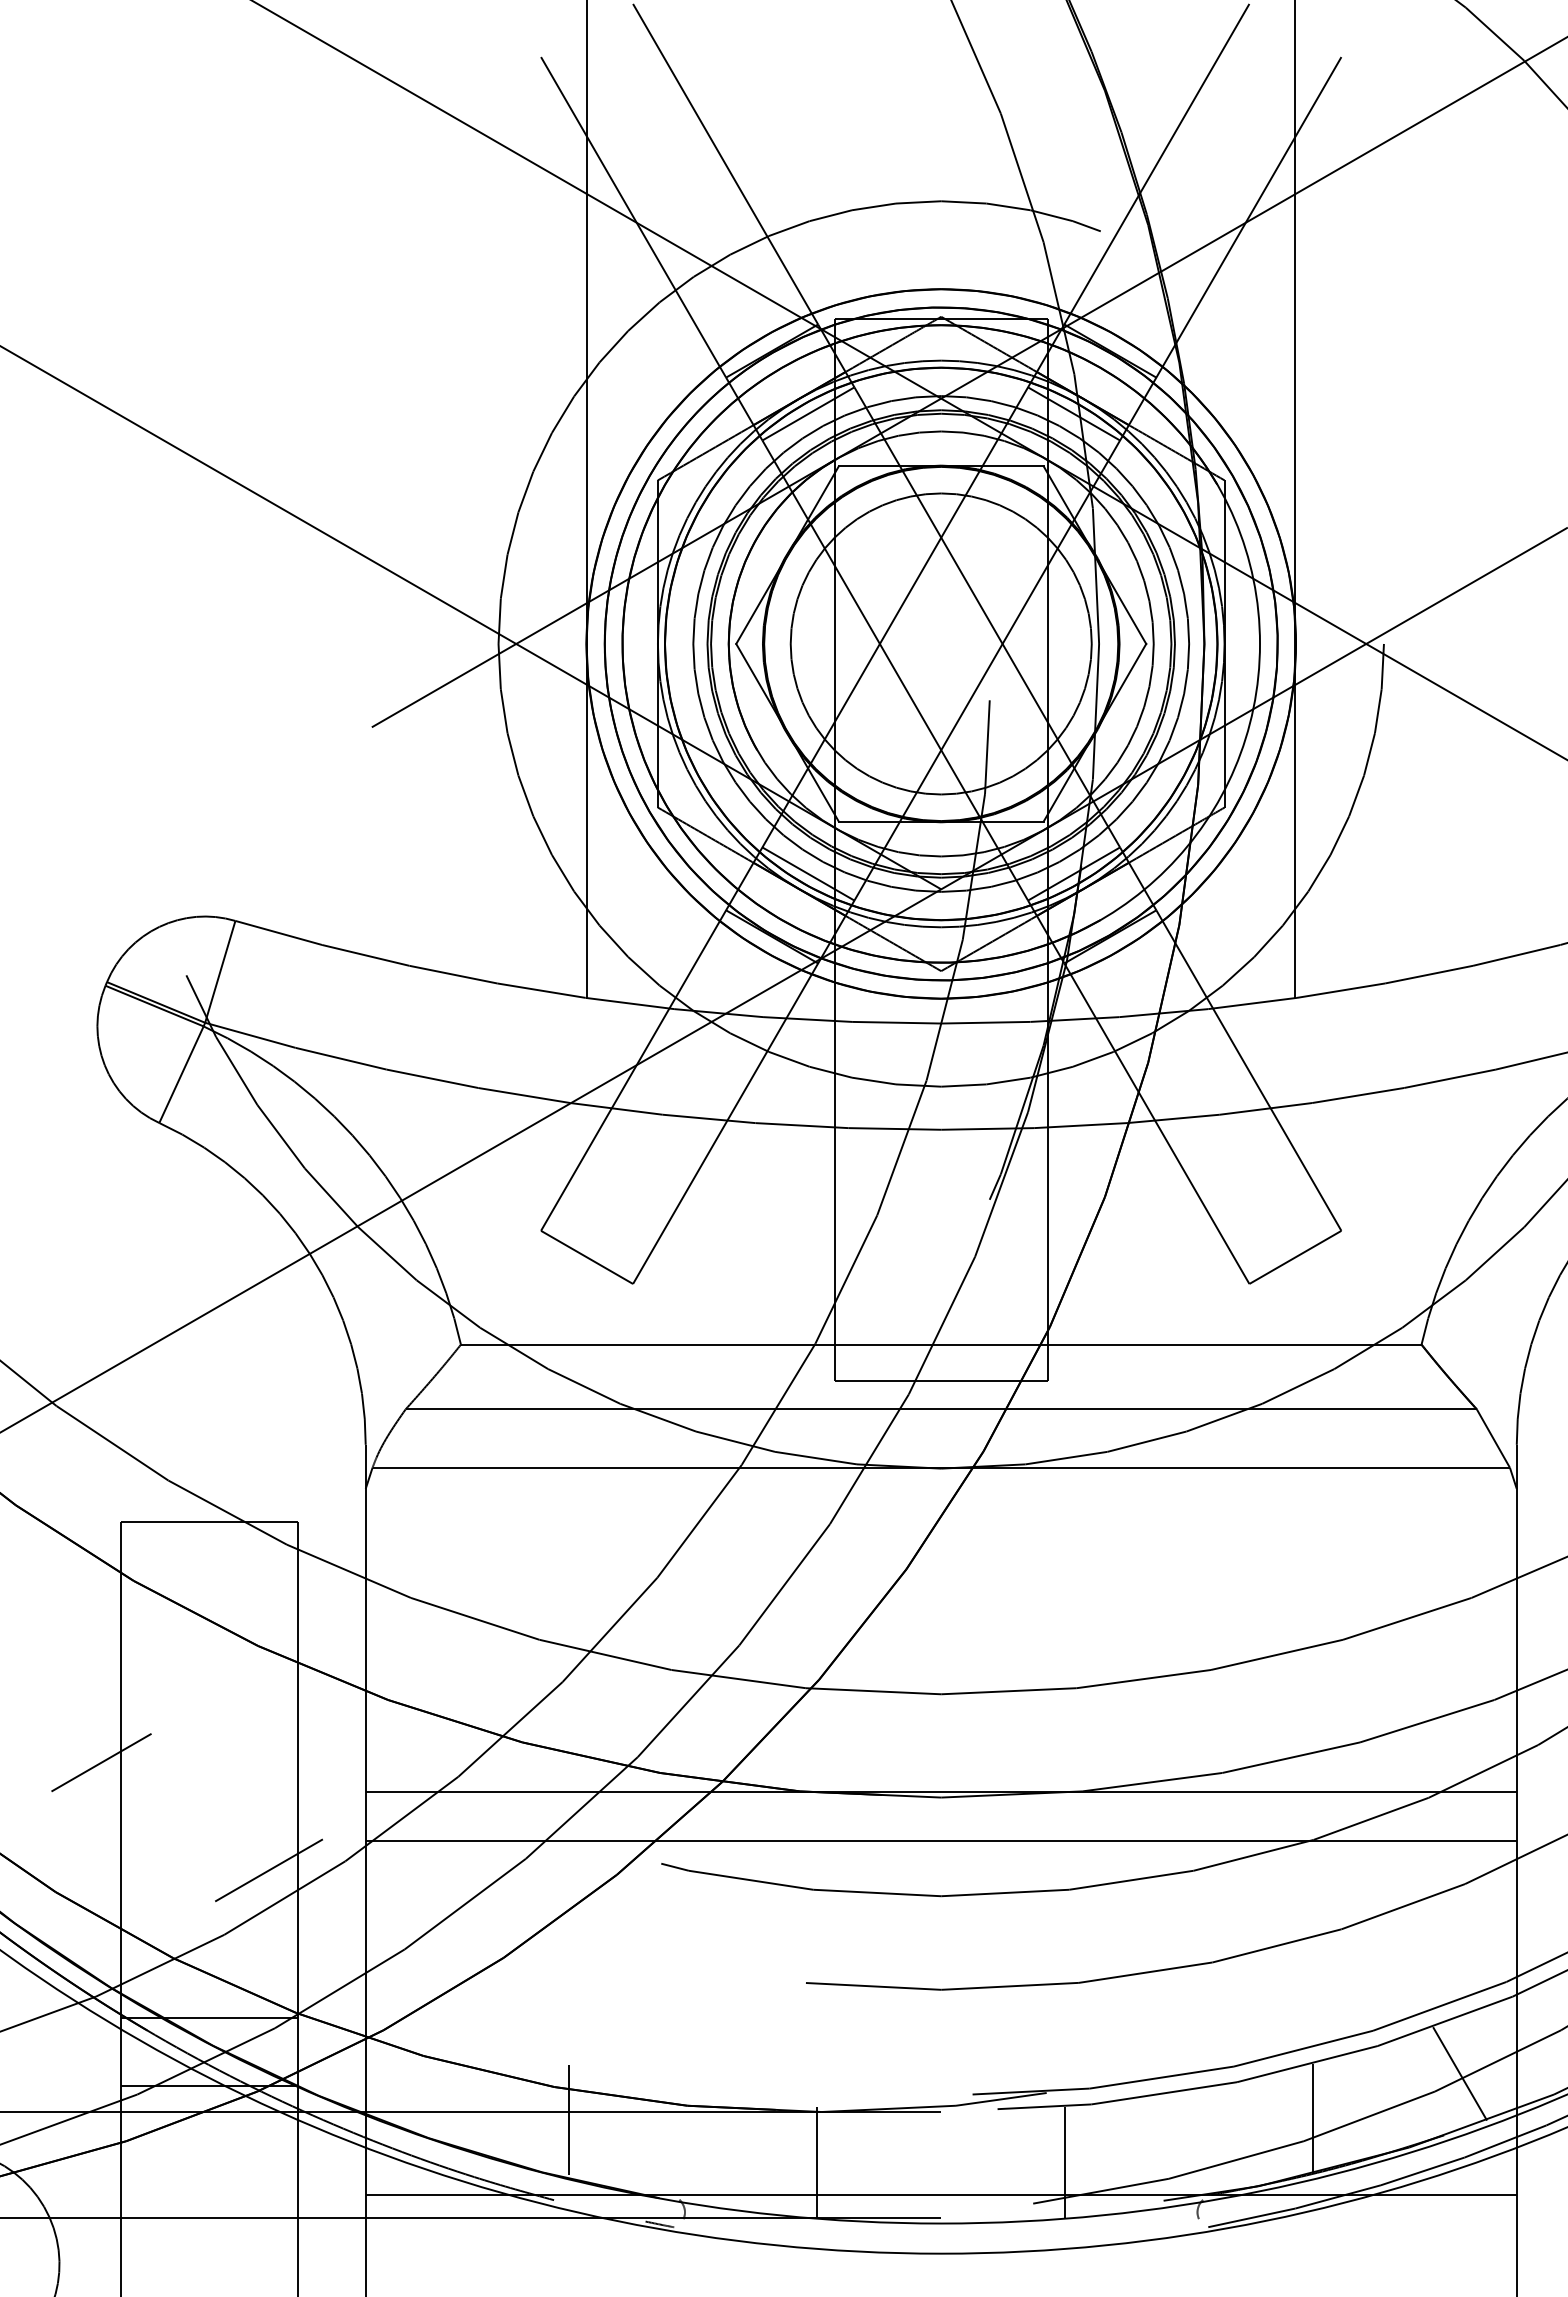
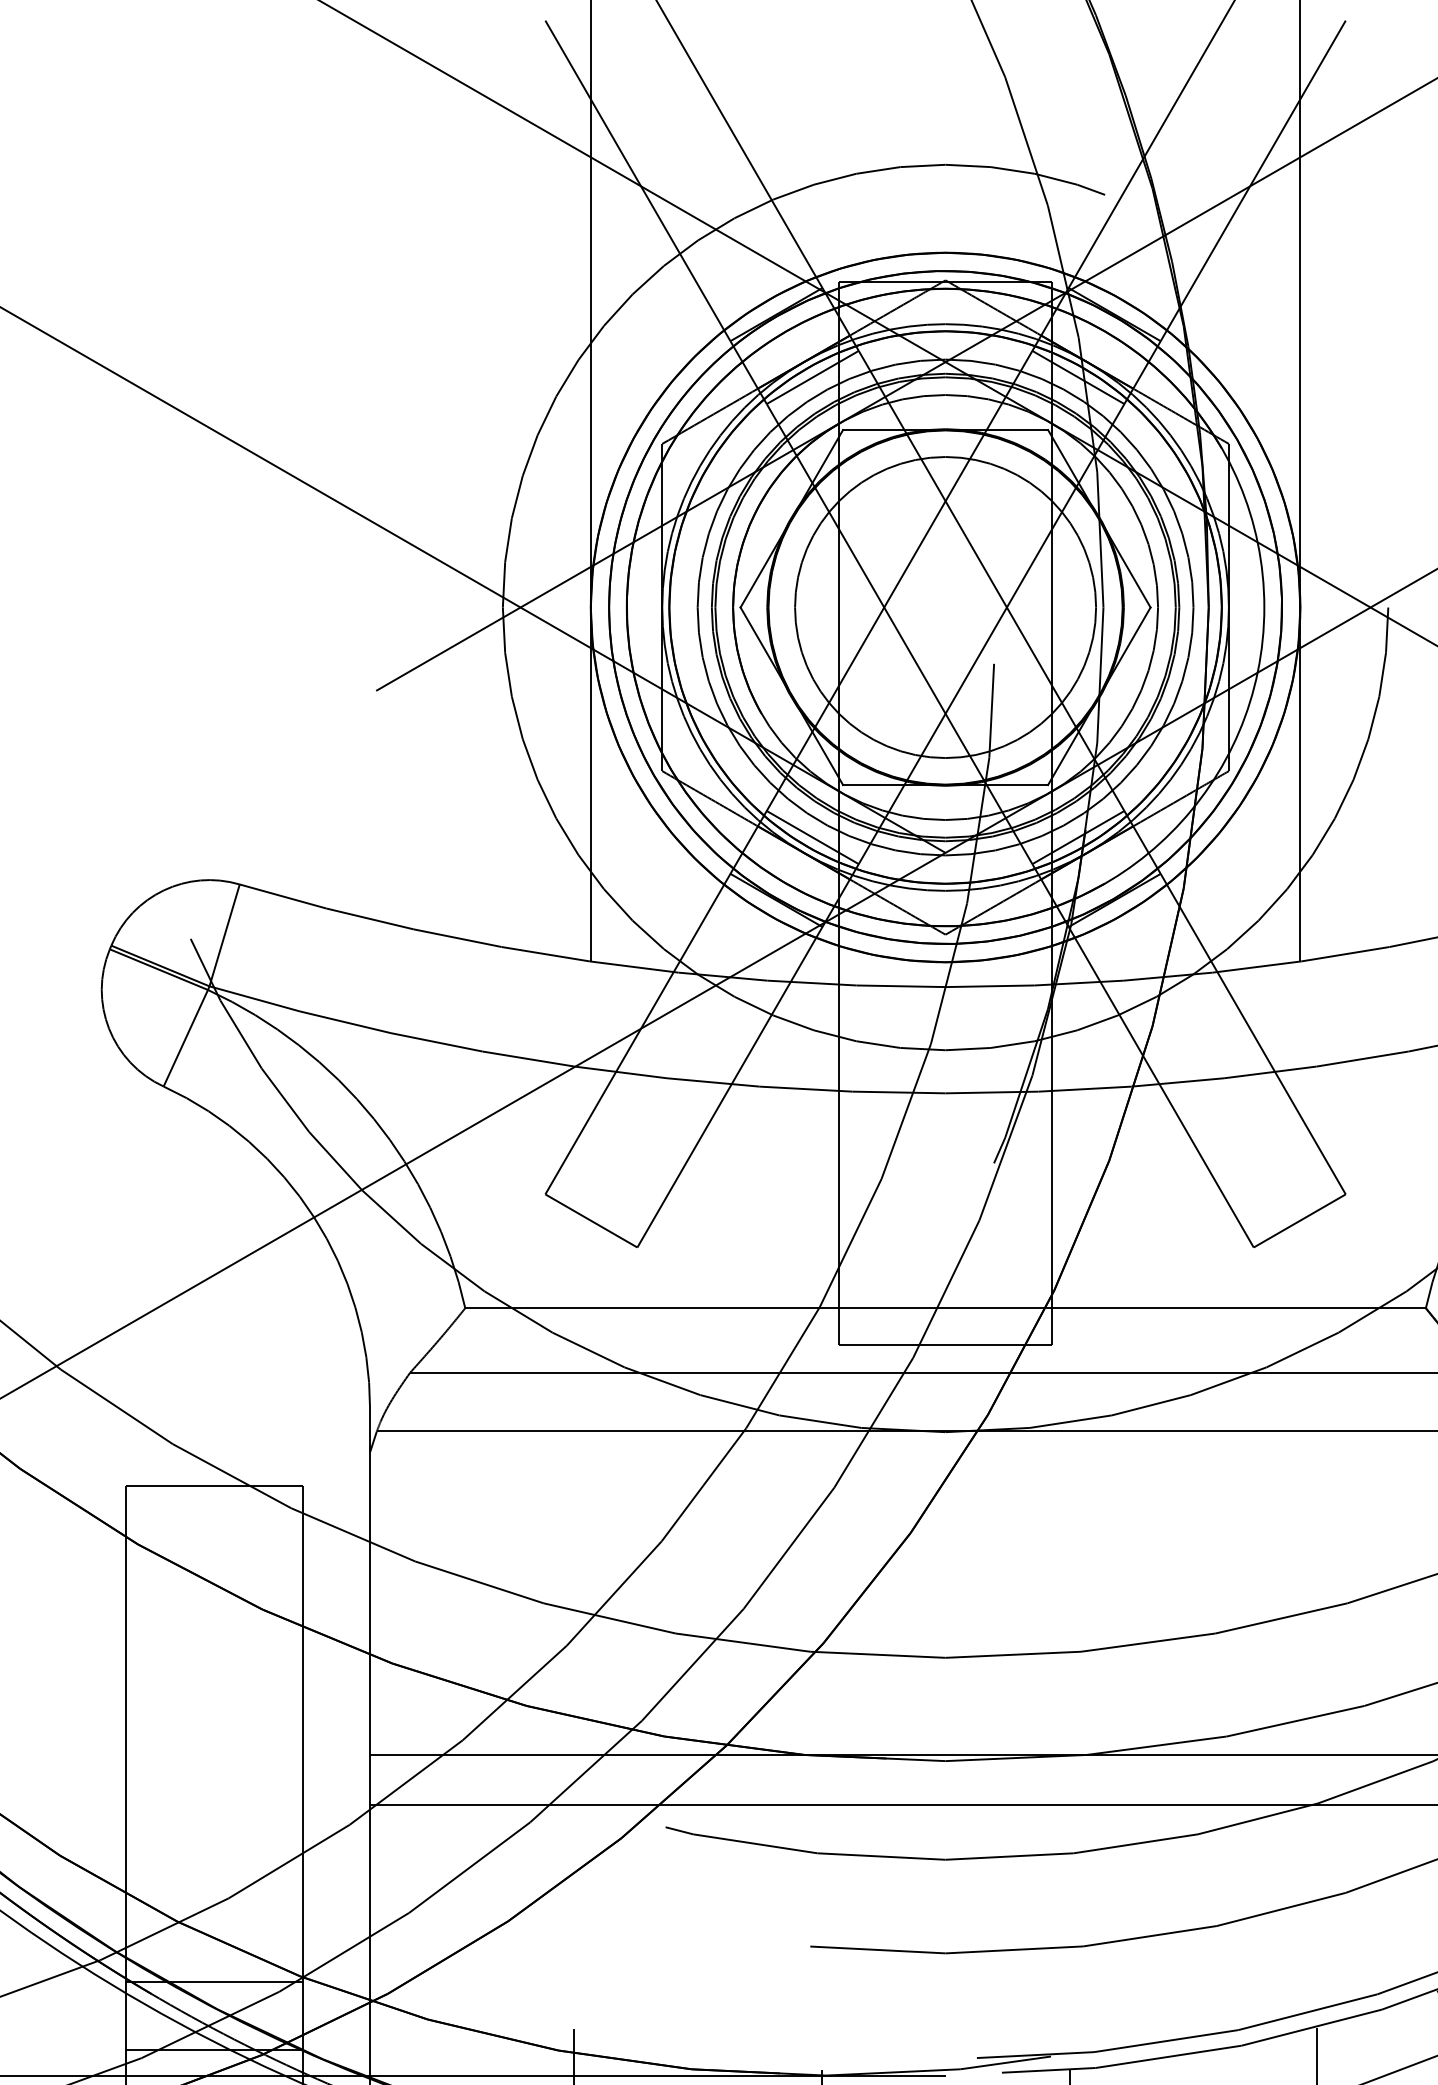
line: (101, 1762) -> (105, 1726), removed
line: (268, 1870) -> (272, 1834), removed

